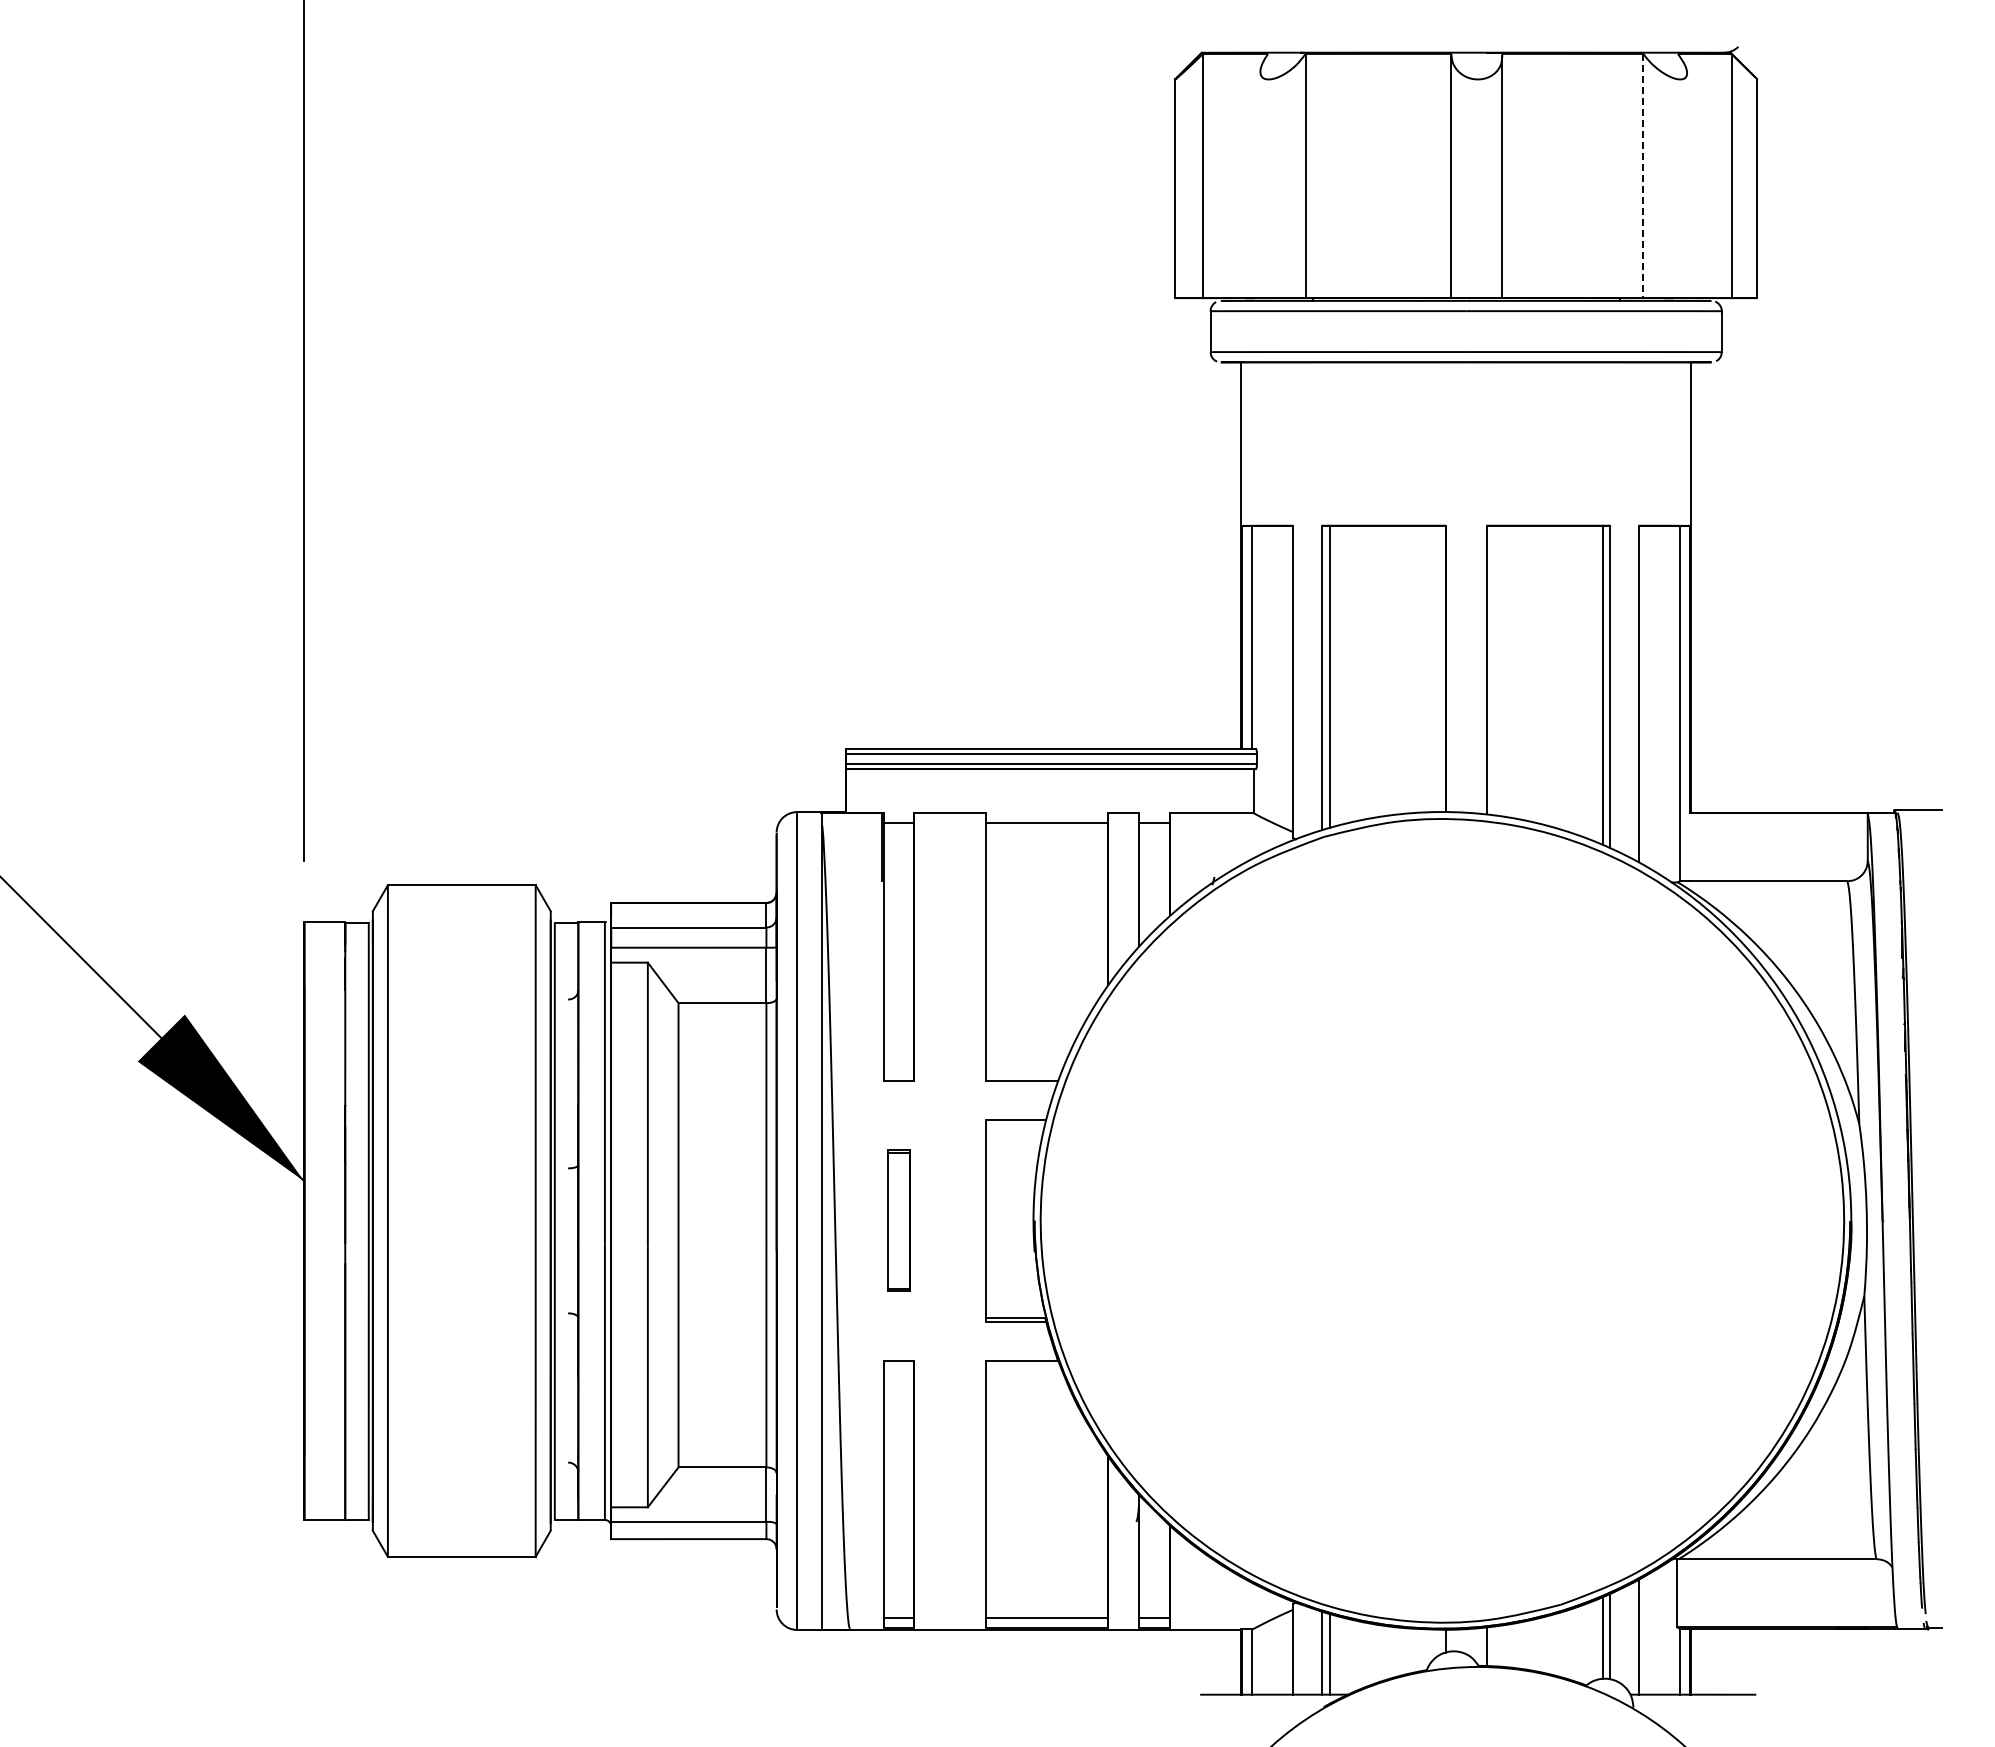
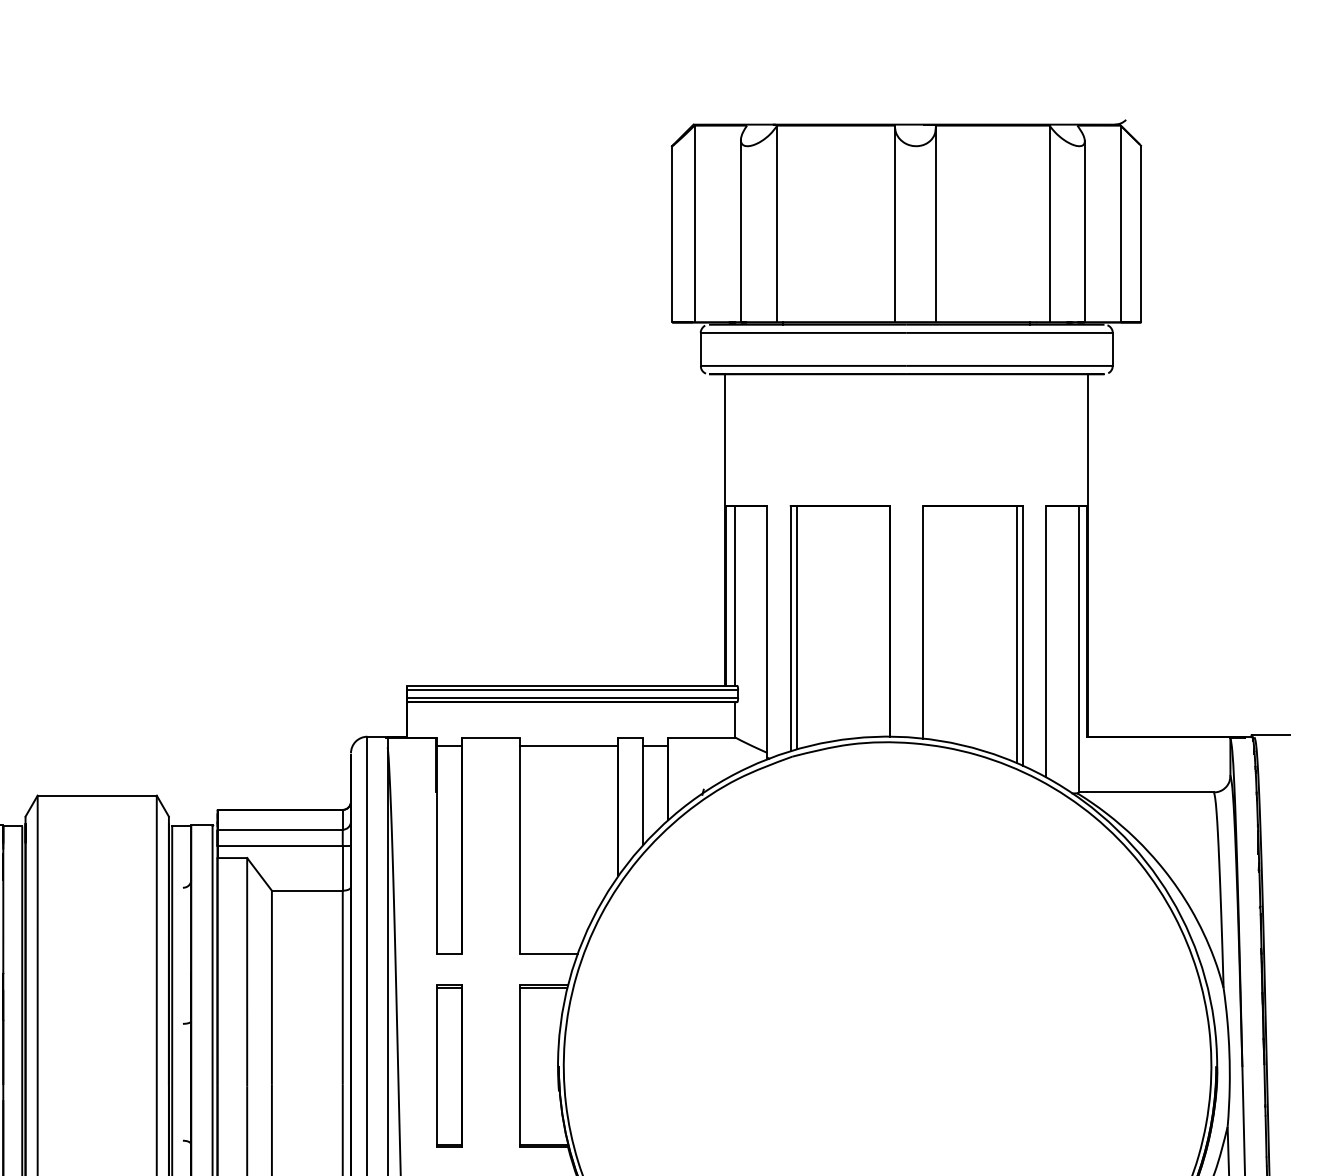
line: (1643, 176) -> (1049, 224), dashed -> solid
line: (1260, 184) -> (740, 230), added
line: (1687, 185) -> (1085, 231), added
line: (1015, 1123) -> (543, 987), added
part: (898, 1220) -> (449, 1065), size x1.43

